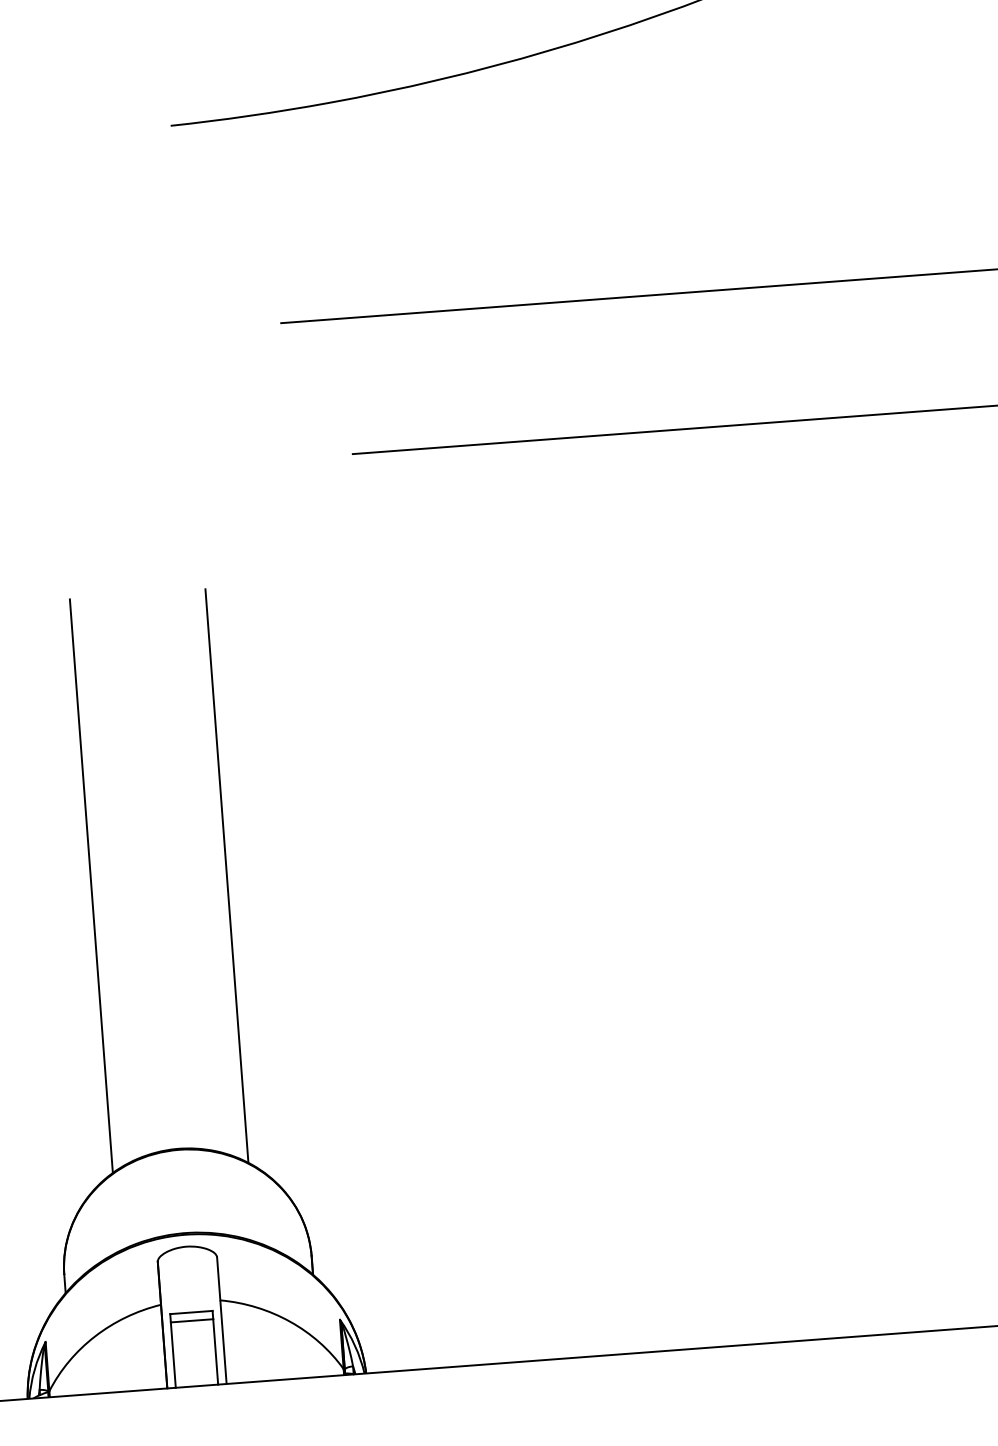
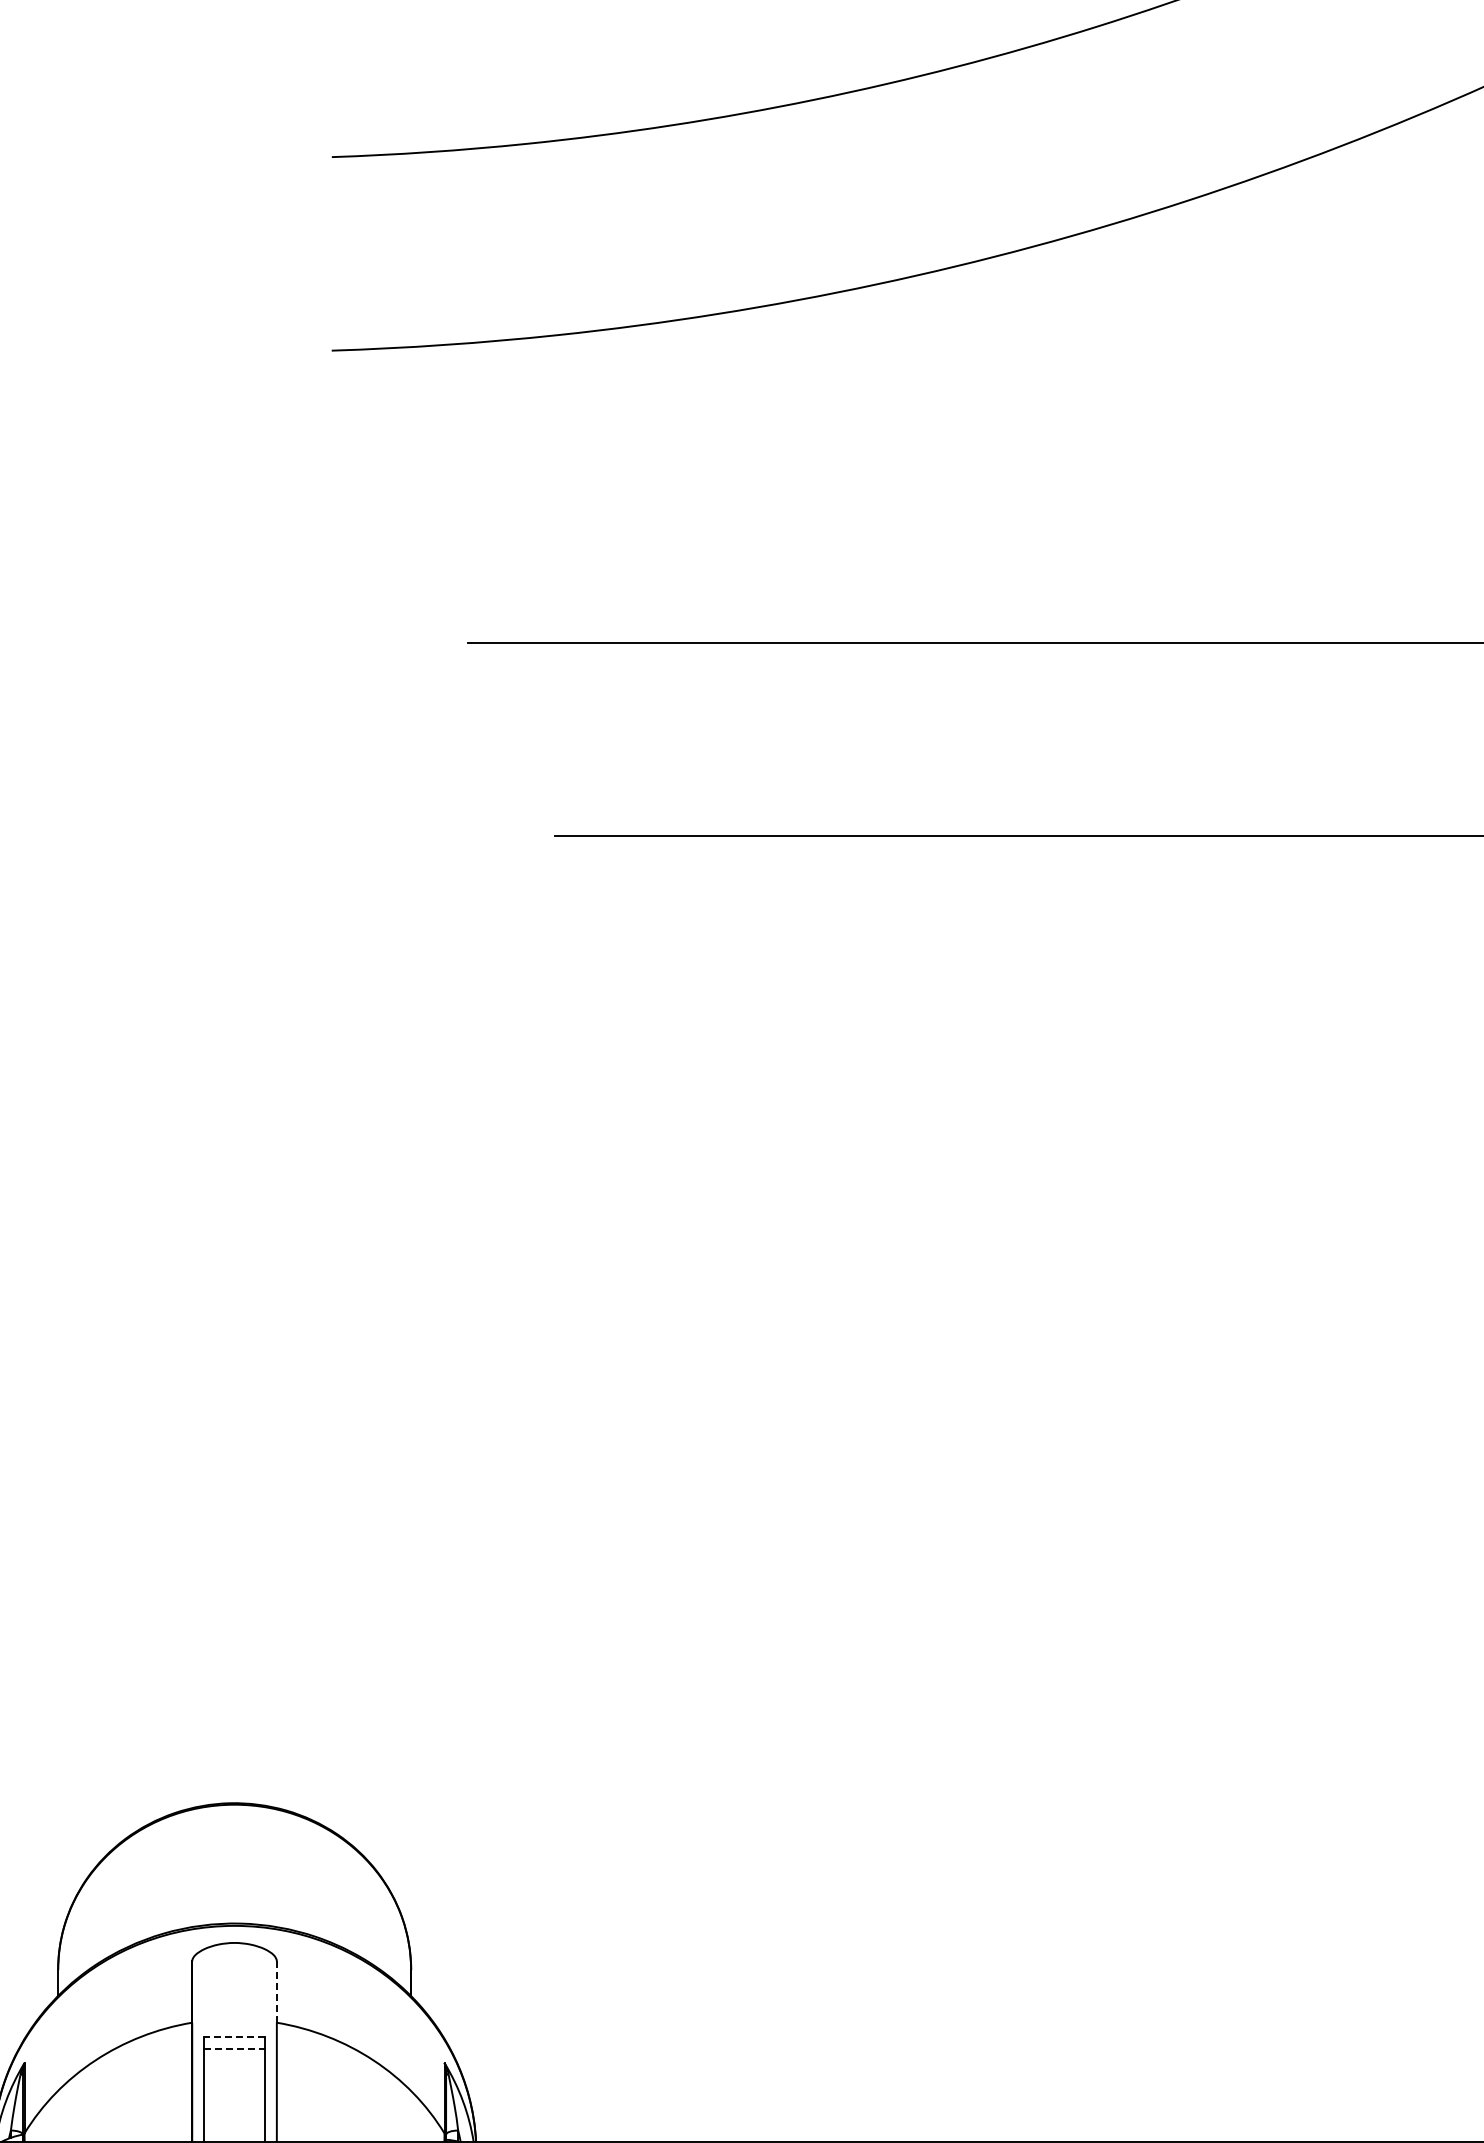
line: (226, 876) -> (331, 1421), removed
line: (90, 885) -> (137, 1420), removed
line: (218, 1279) -> (276, 1992), solid -> dashed
line: (191, 1312) -> (234, 2036), solid -> dashed
line: (192, 1320) -> (235, 2048), solid -> dashed

